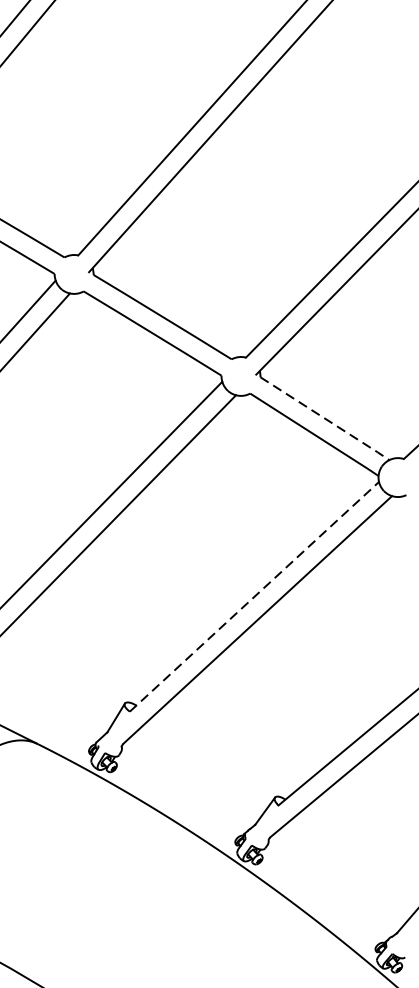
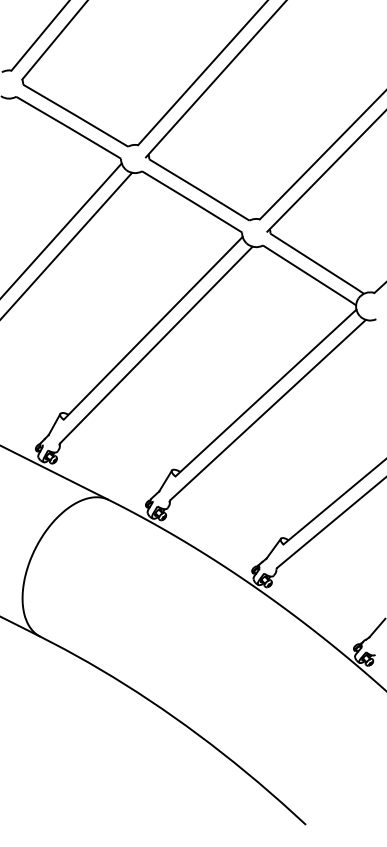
line: (325, 419) -> (317, 264), dashed -> solid
line: (255, 597) -> (266, 393), dashed -> solid

